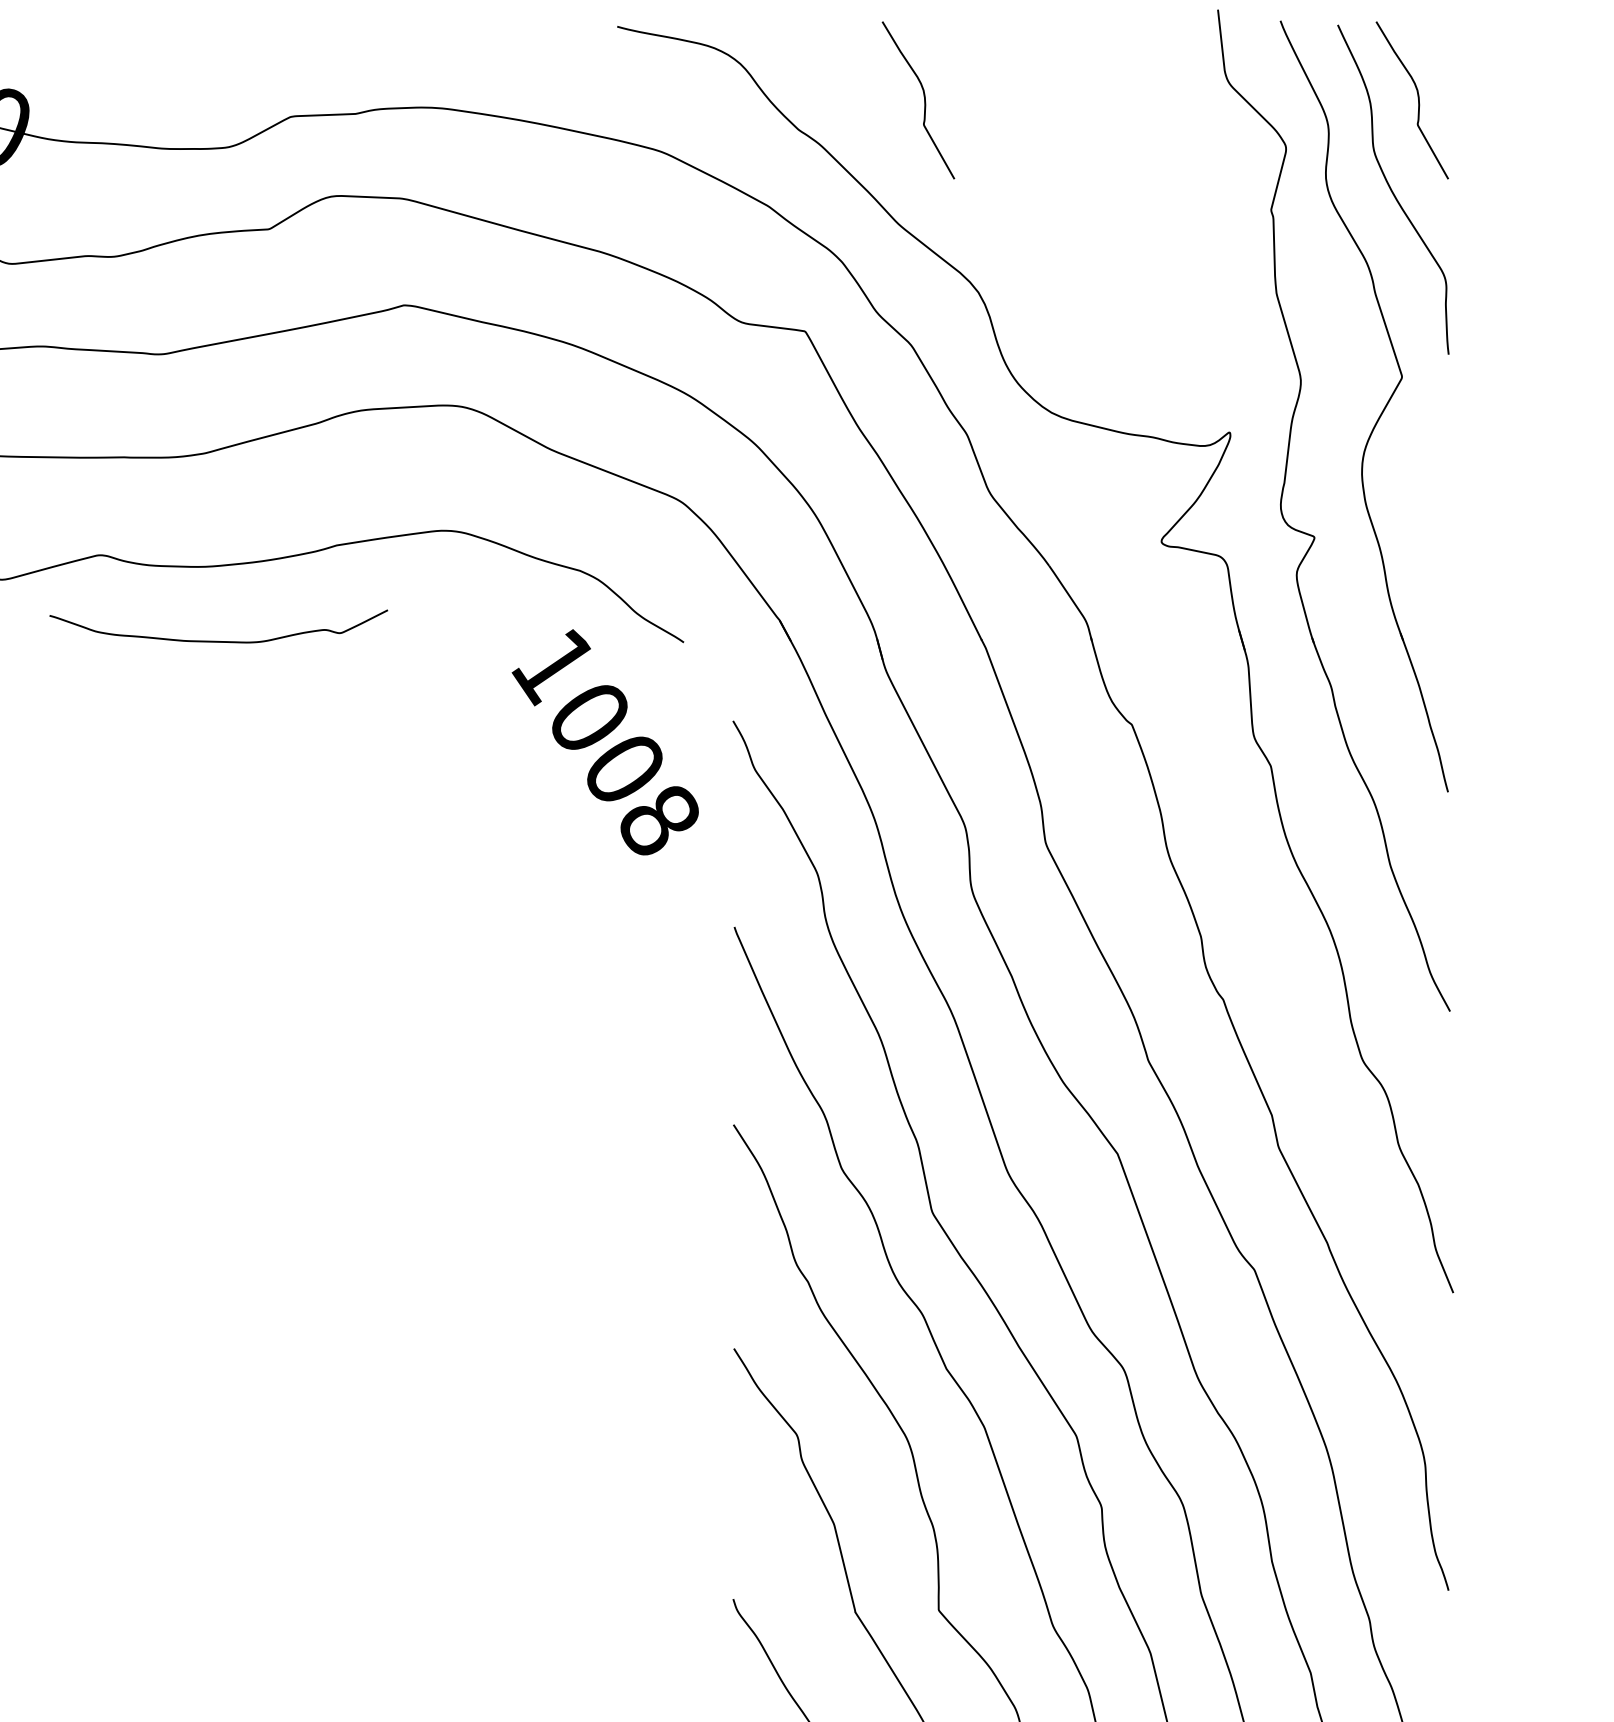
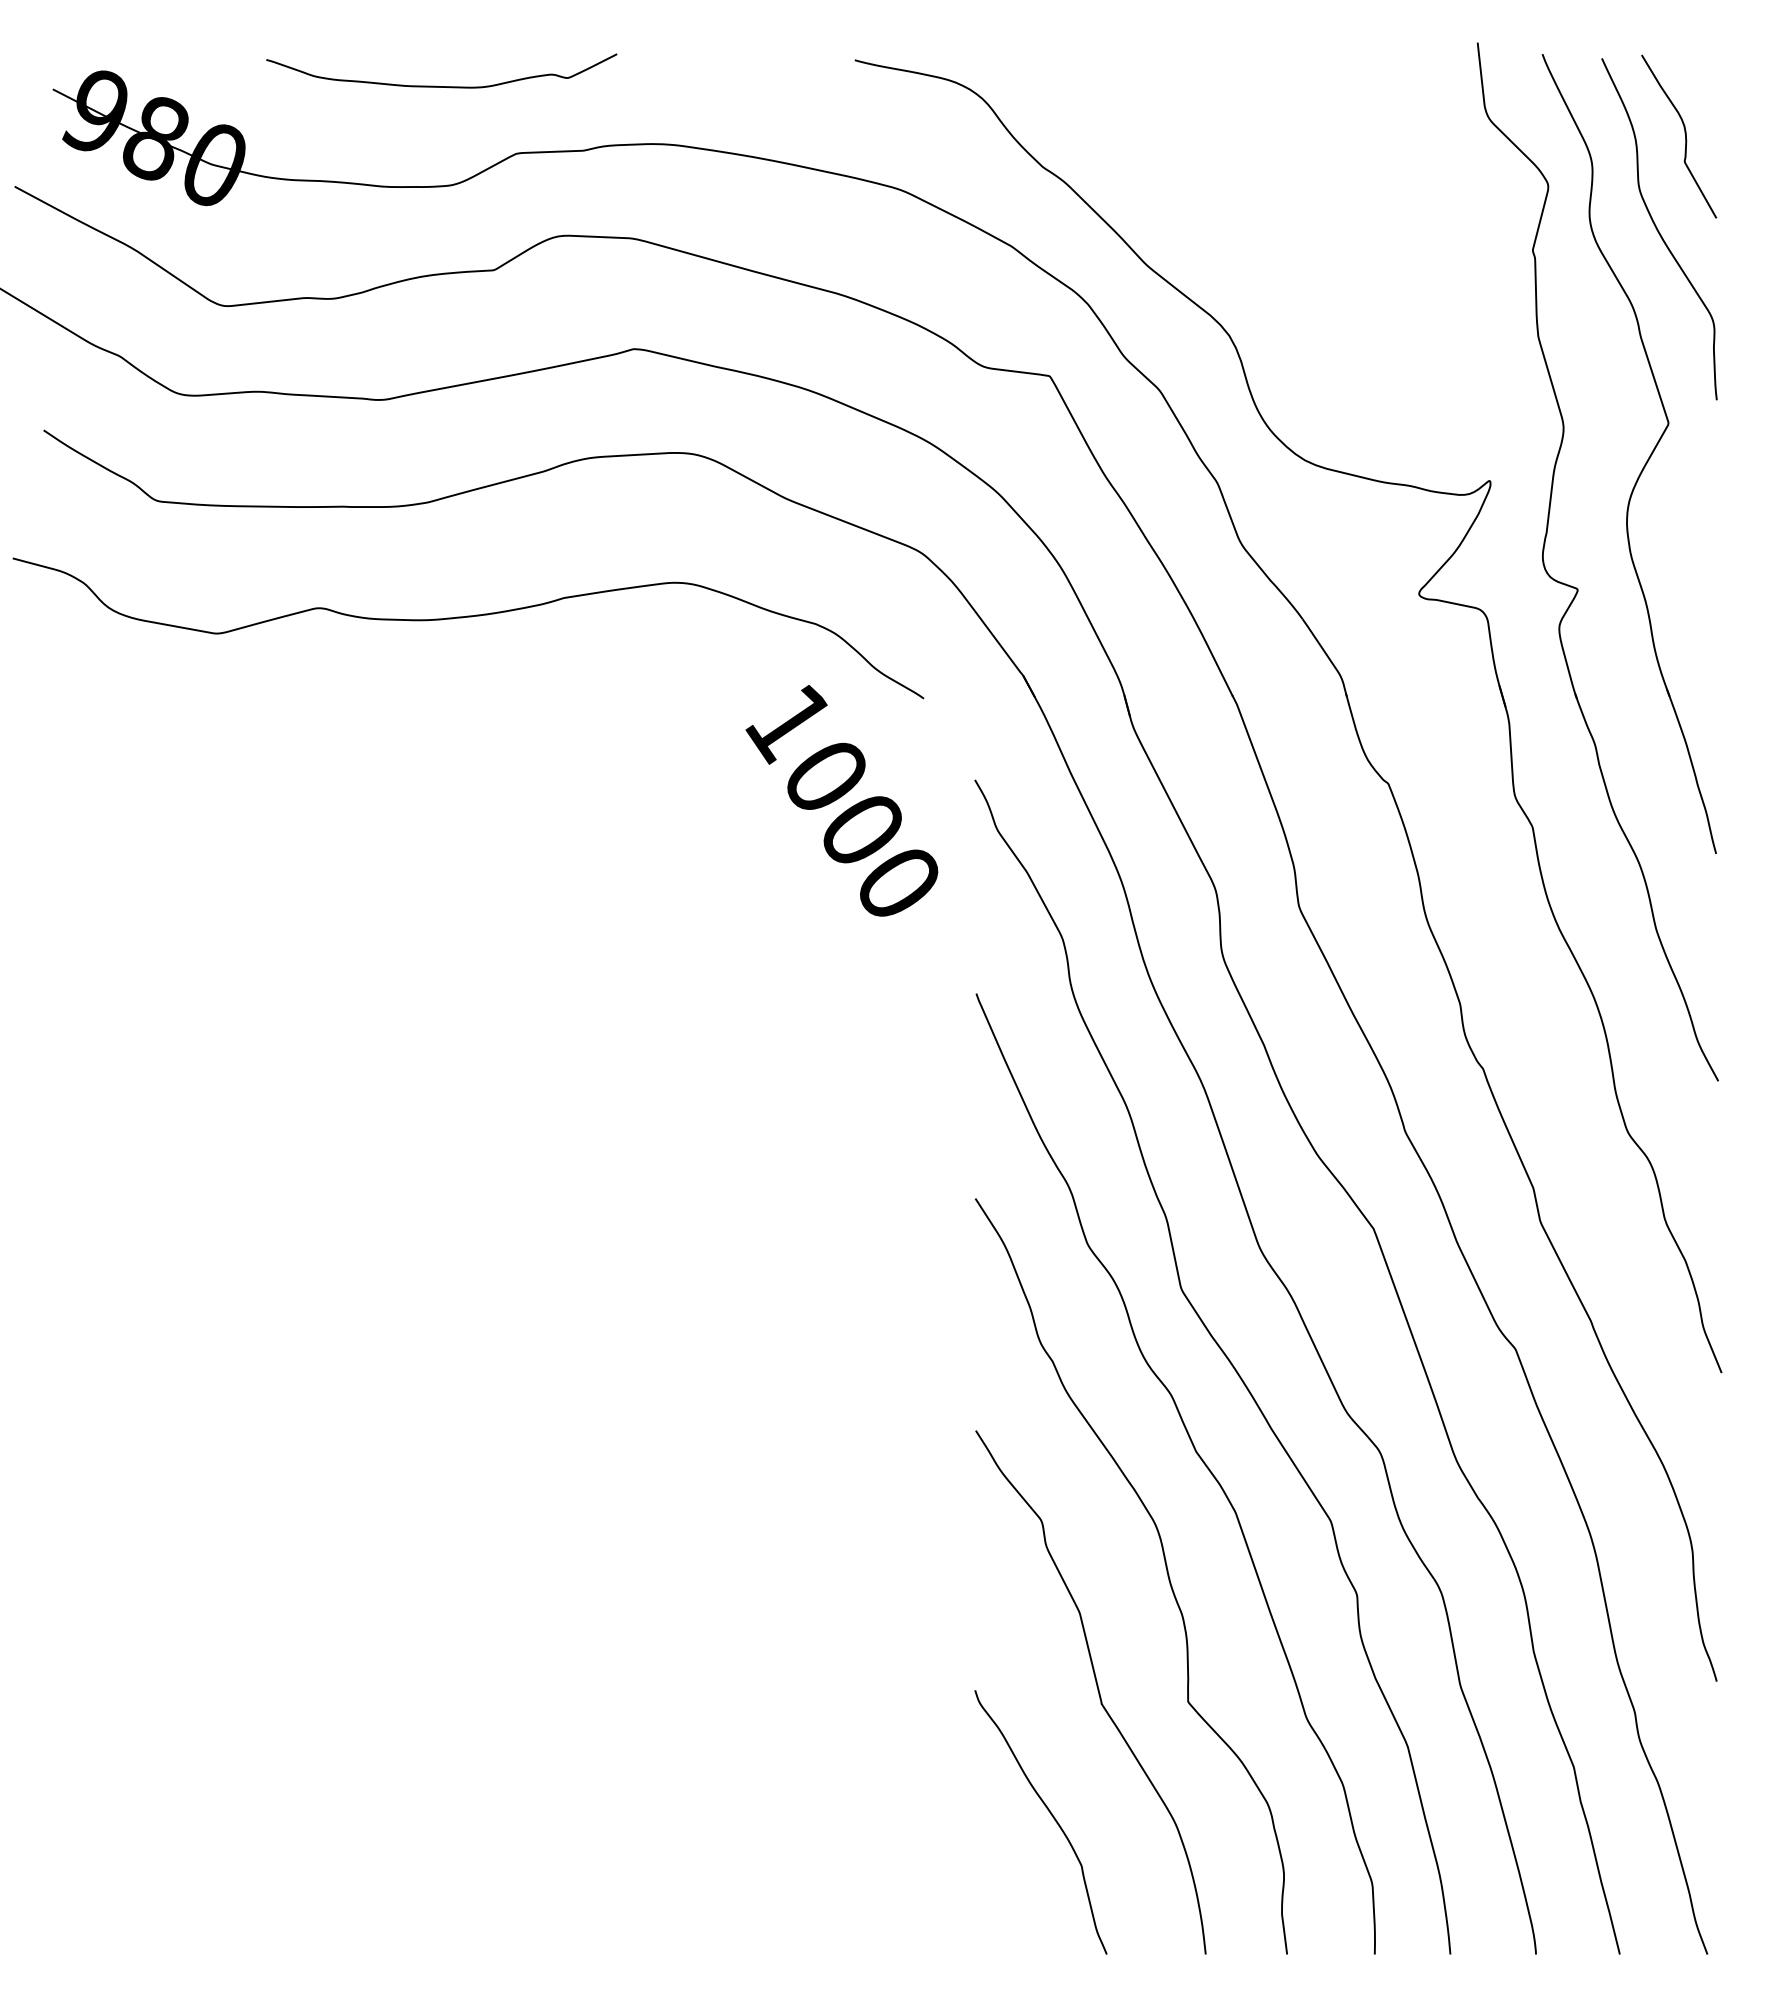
curve: (923, 97) -> (1172, 133), removed
curve: (218, 641) -> (441, 86), moved
text: (659, 820) -> (898, 883), 1008 -> 1000

